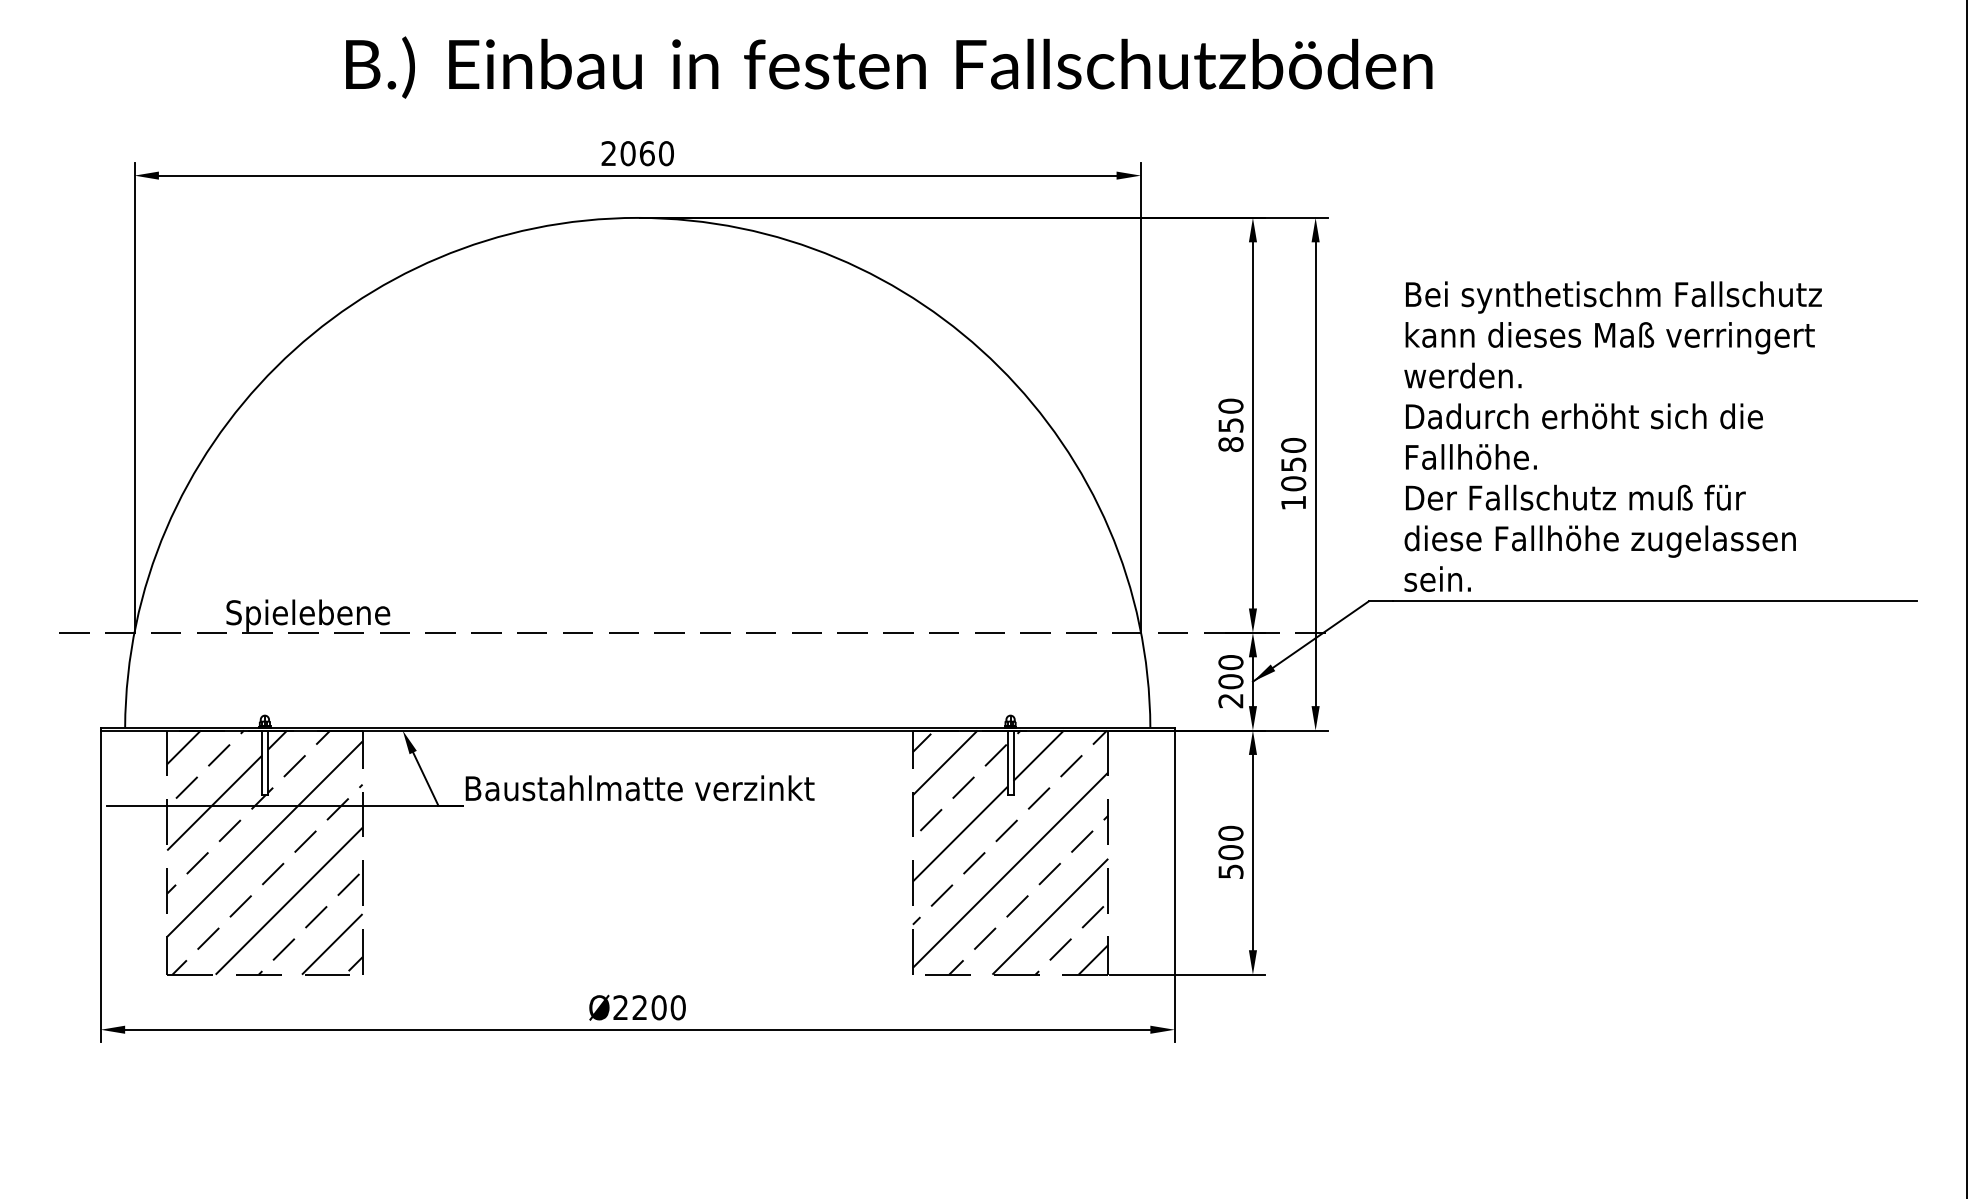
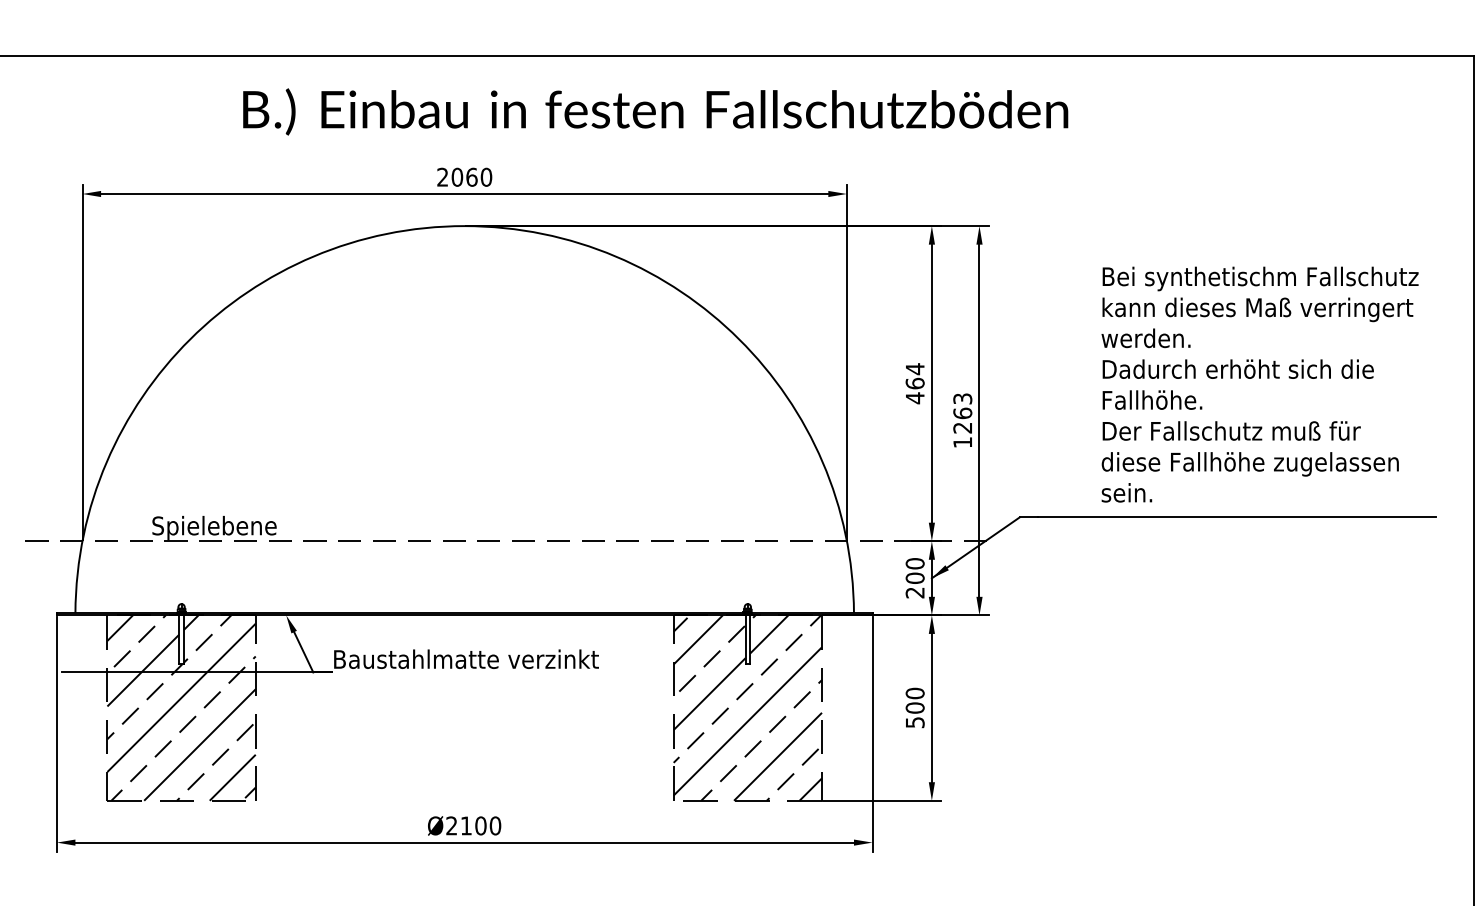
text: (1230, 425) -> (914, 383), 850 -> 464
text: (1612, 436) -> (1259, 384), moved
text: (1293, 464) -> (962, 413), 1050 -> 1263
text: (639, 1007) -> (466, 825), Ø2200 -> Ø2100

